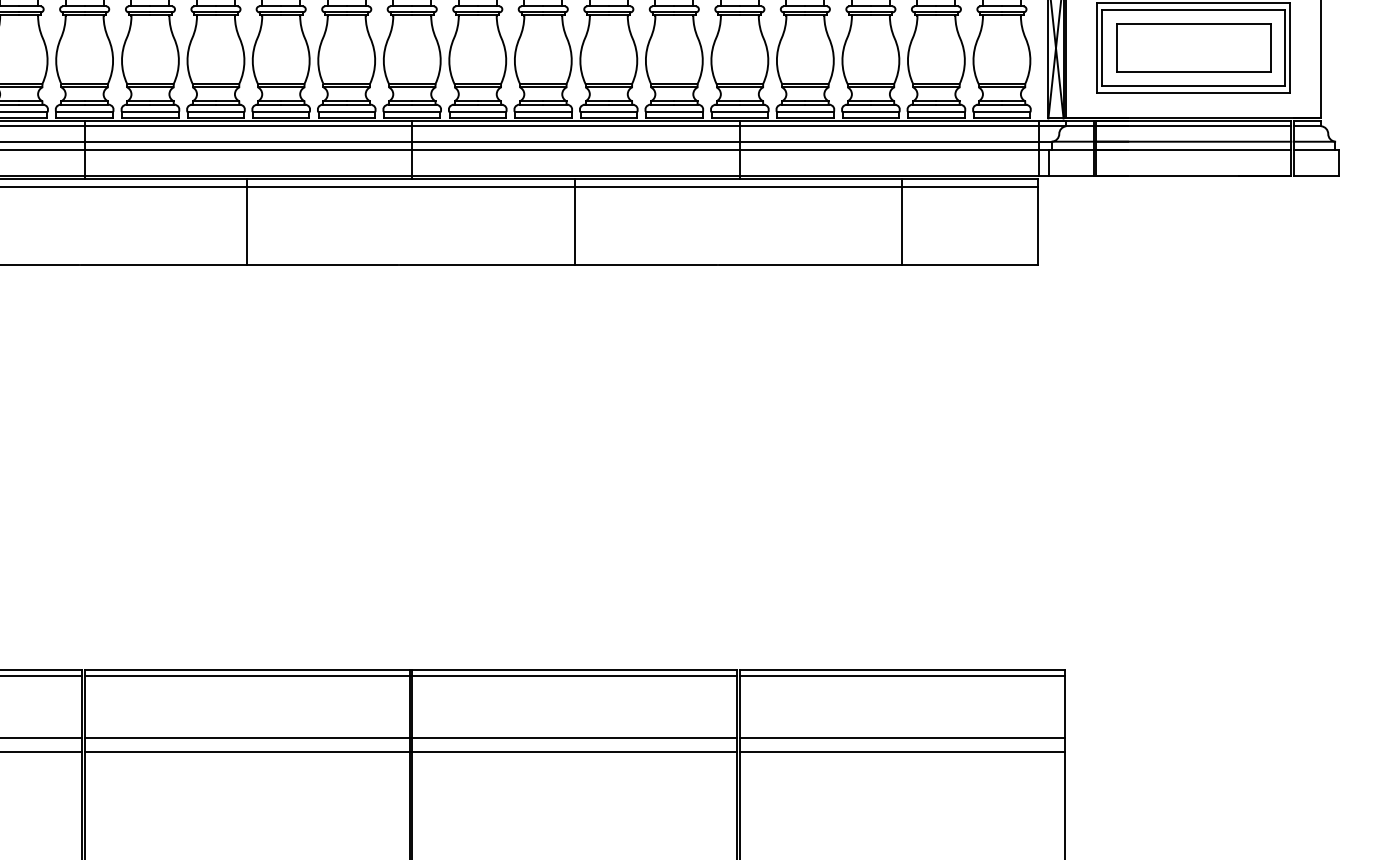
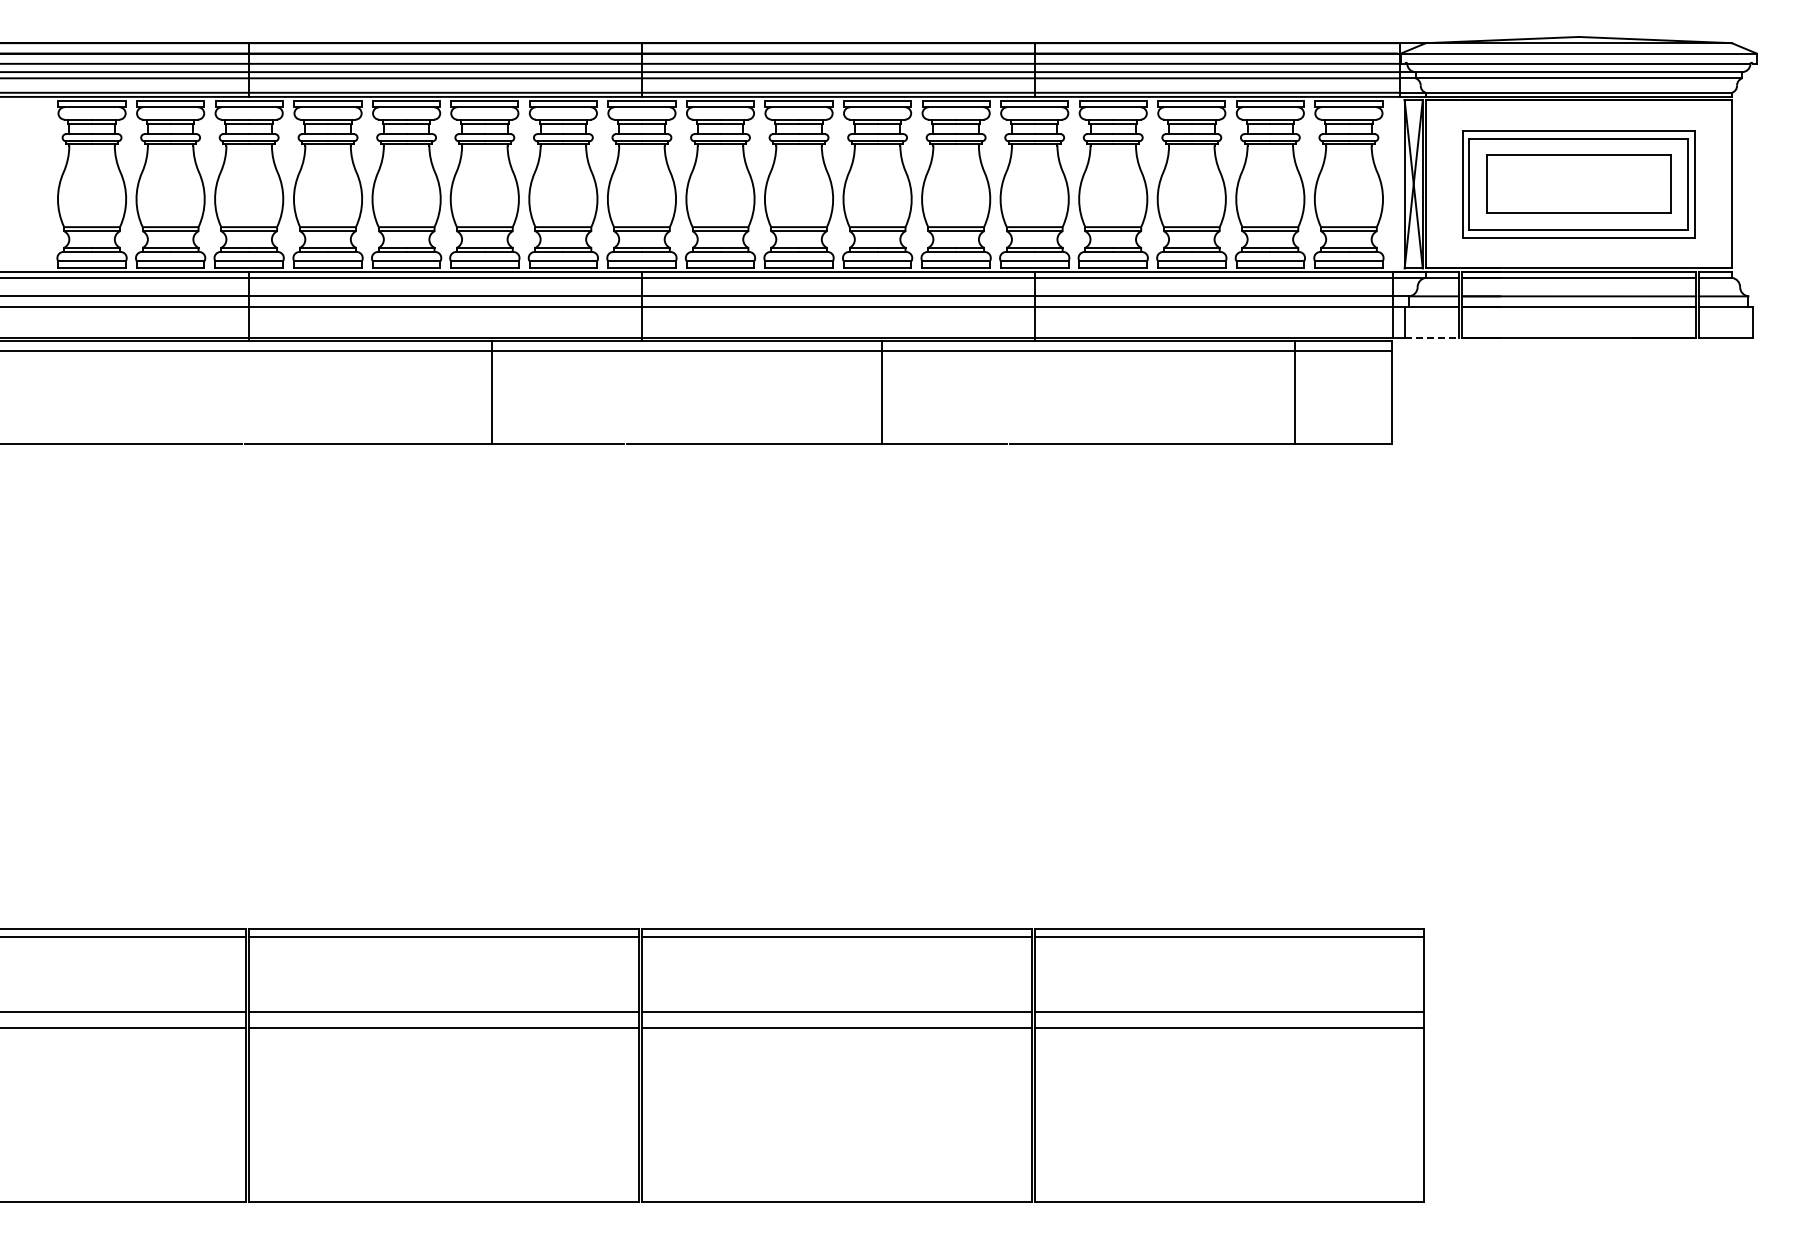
line: (1071, 176) -> (1432, 337), solid -> dashed
line: (247, 221) -> (492, 392), moved
line: (575, 221) -> (882, 392), moved
line: (902, 221) -> (1294, 392), moved

